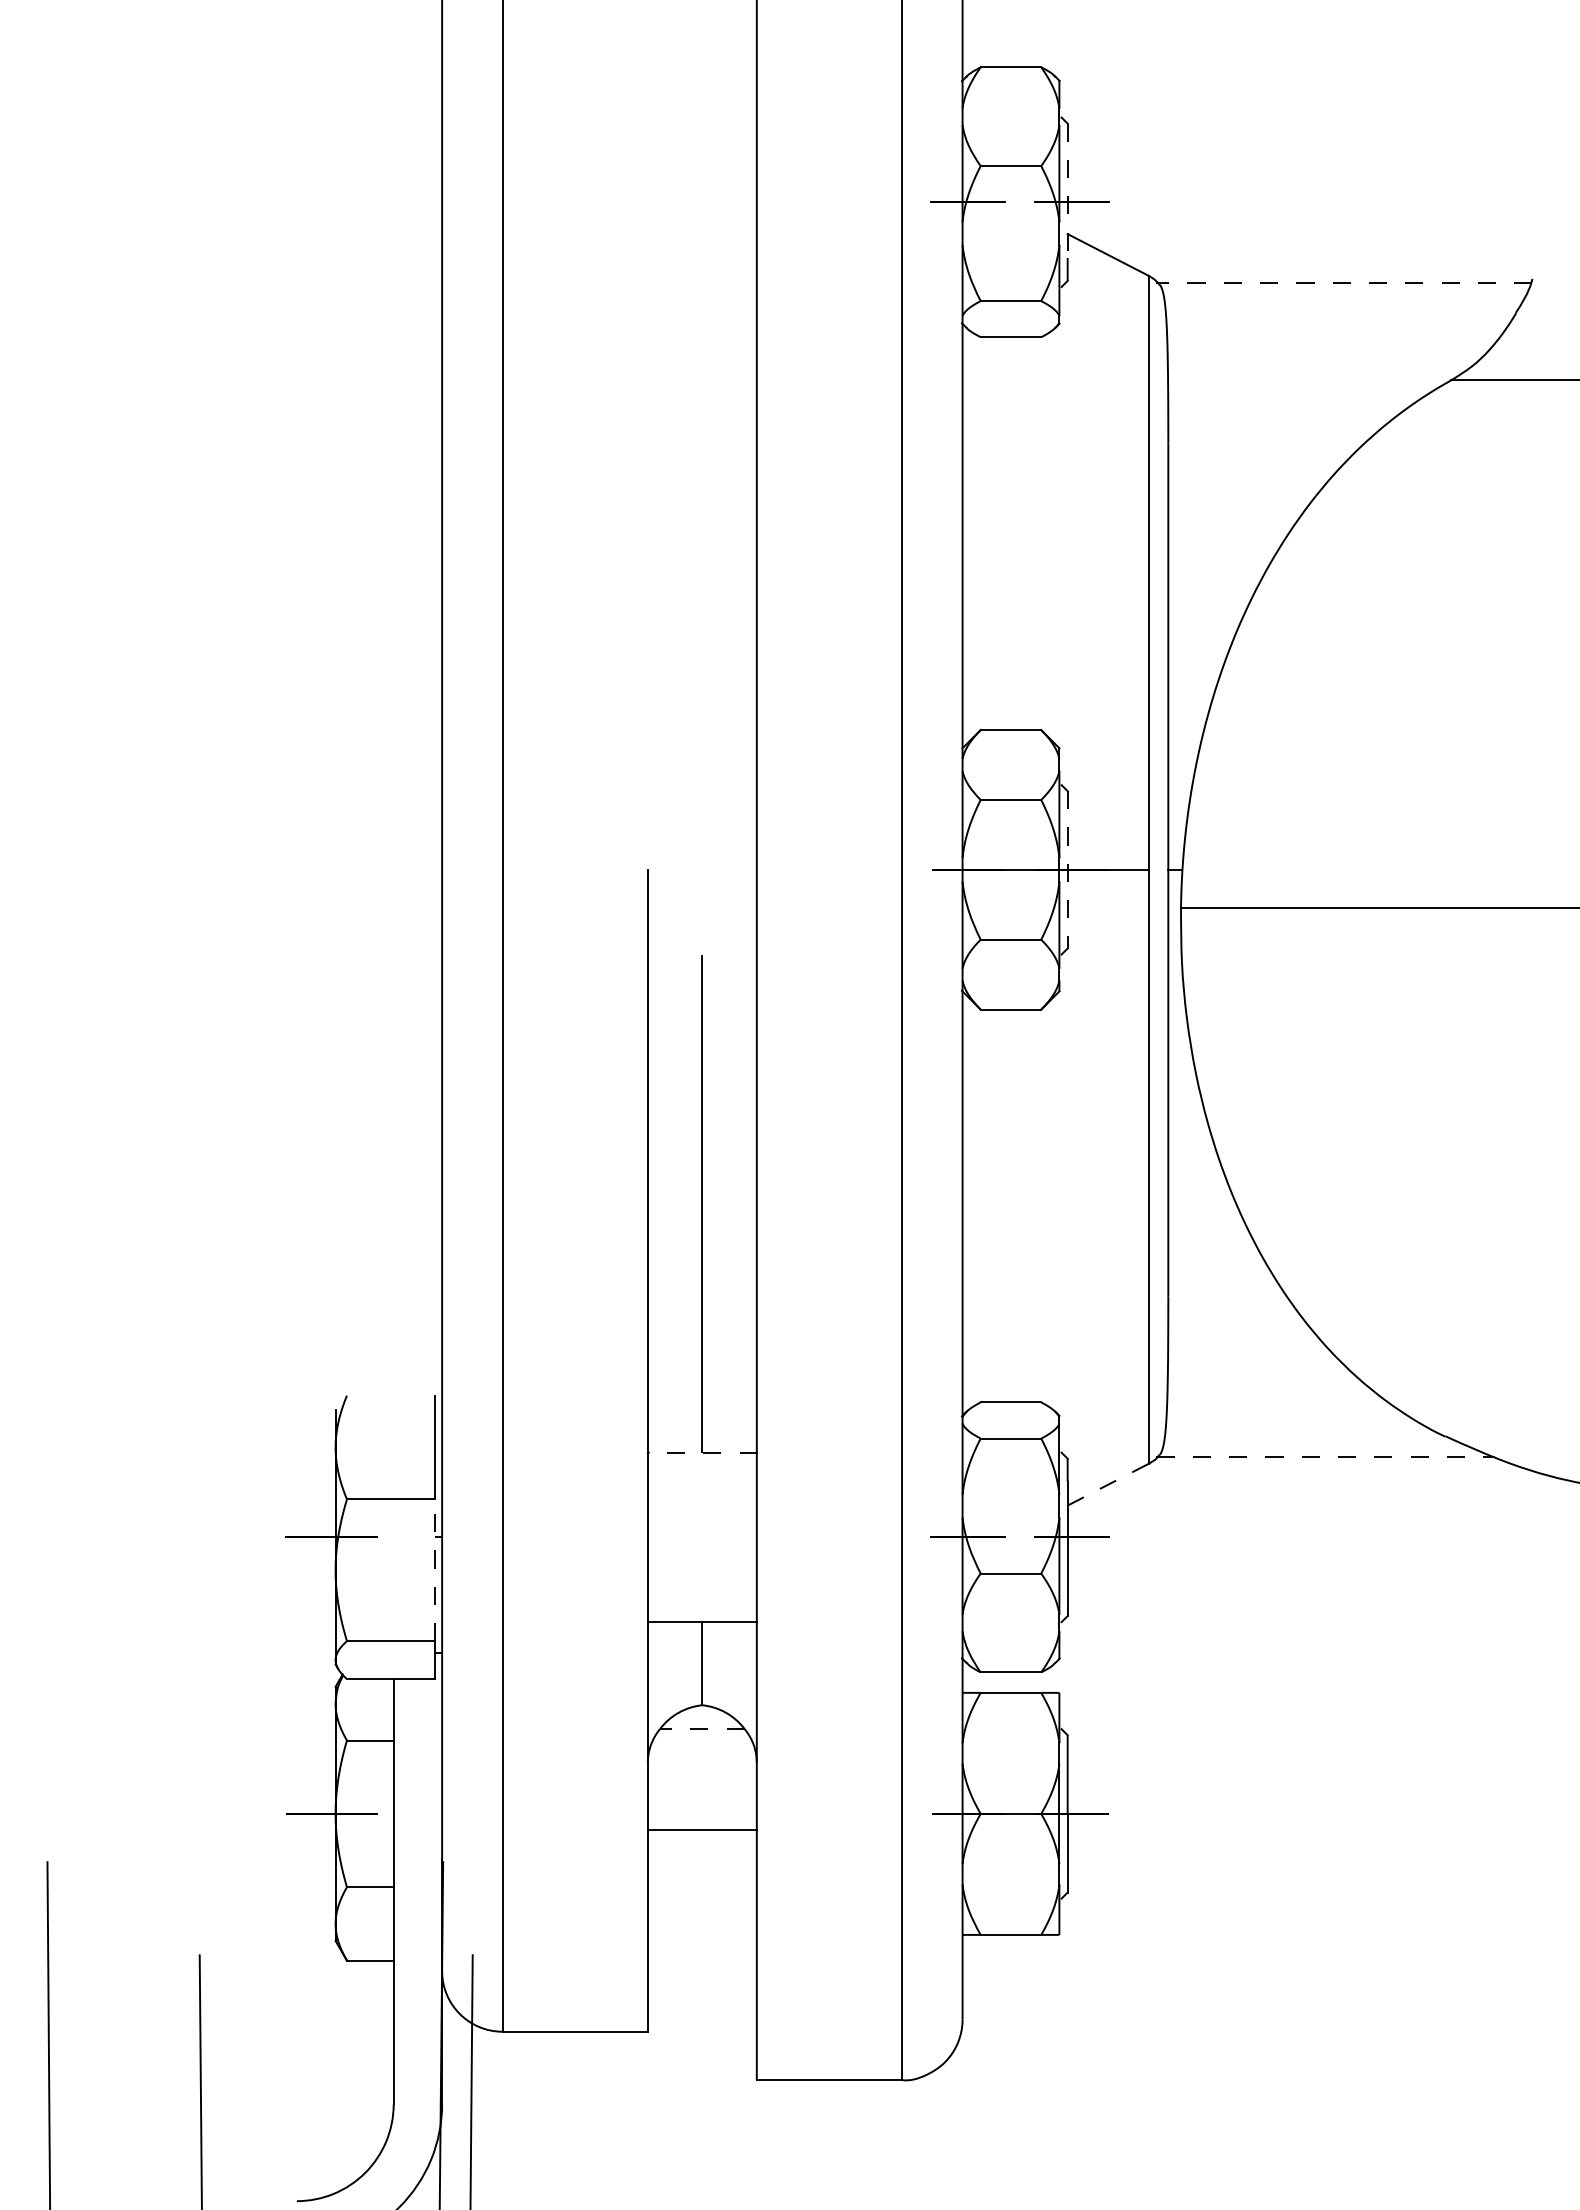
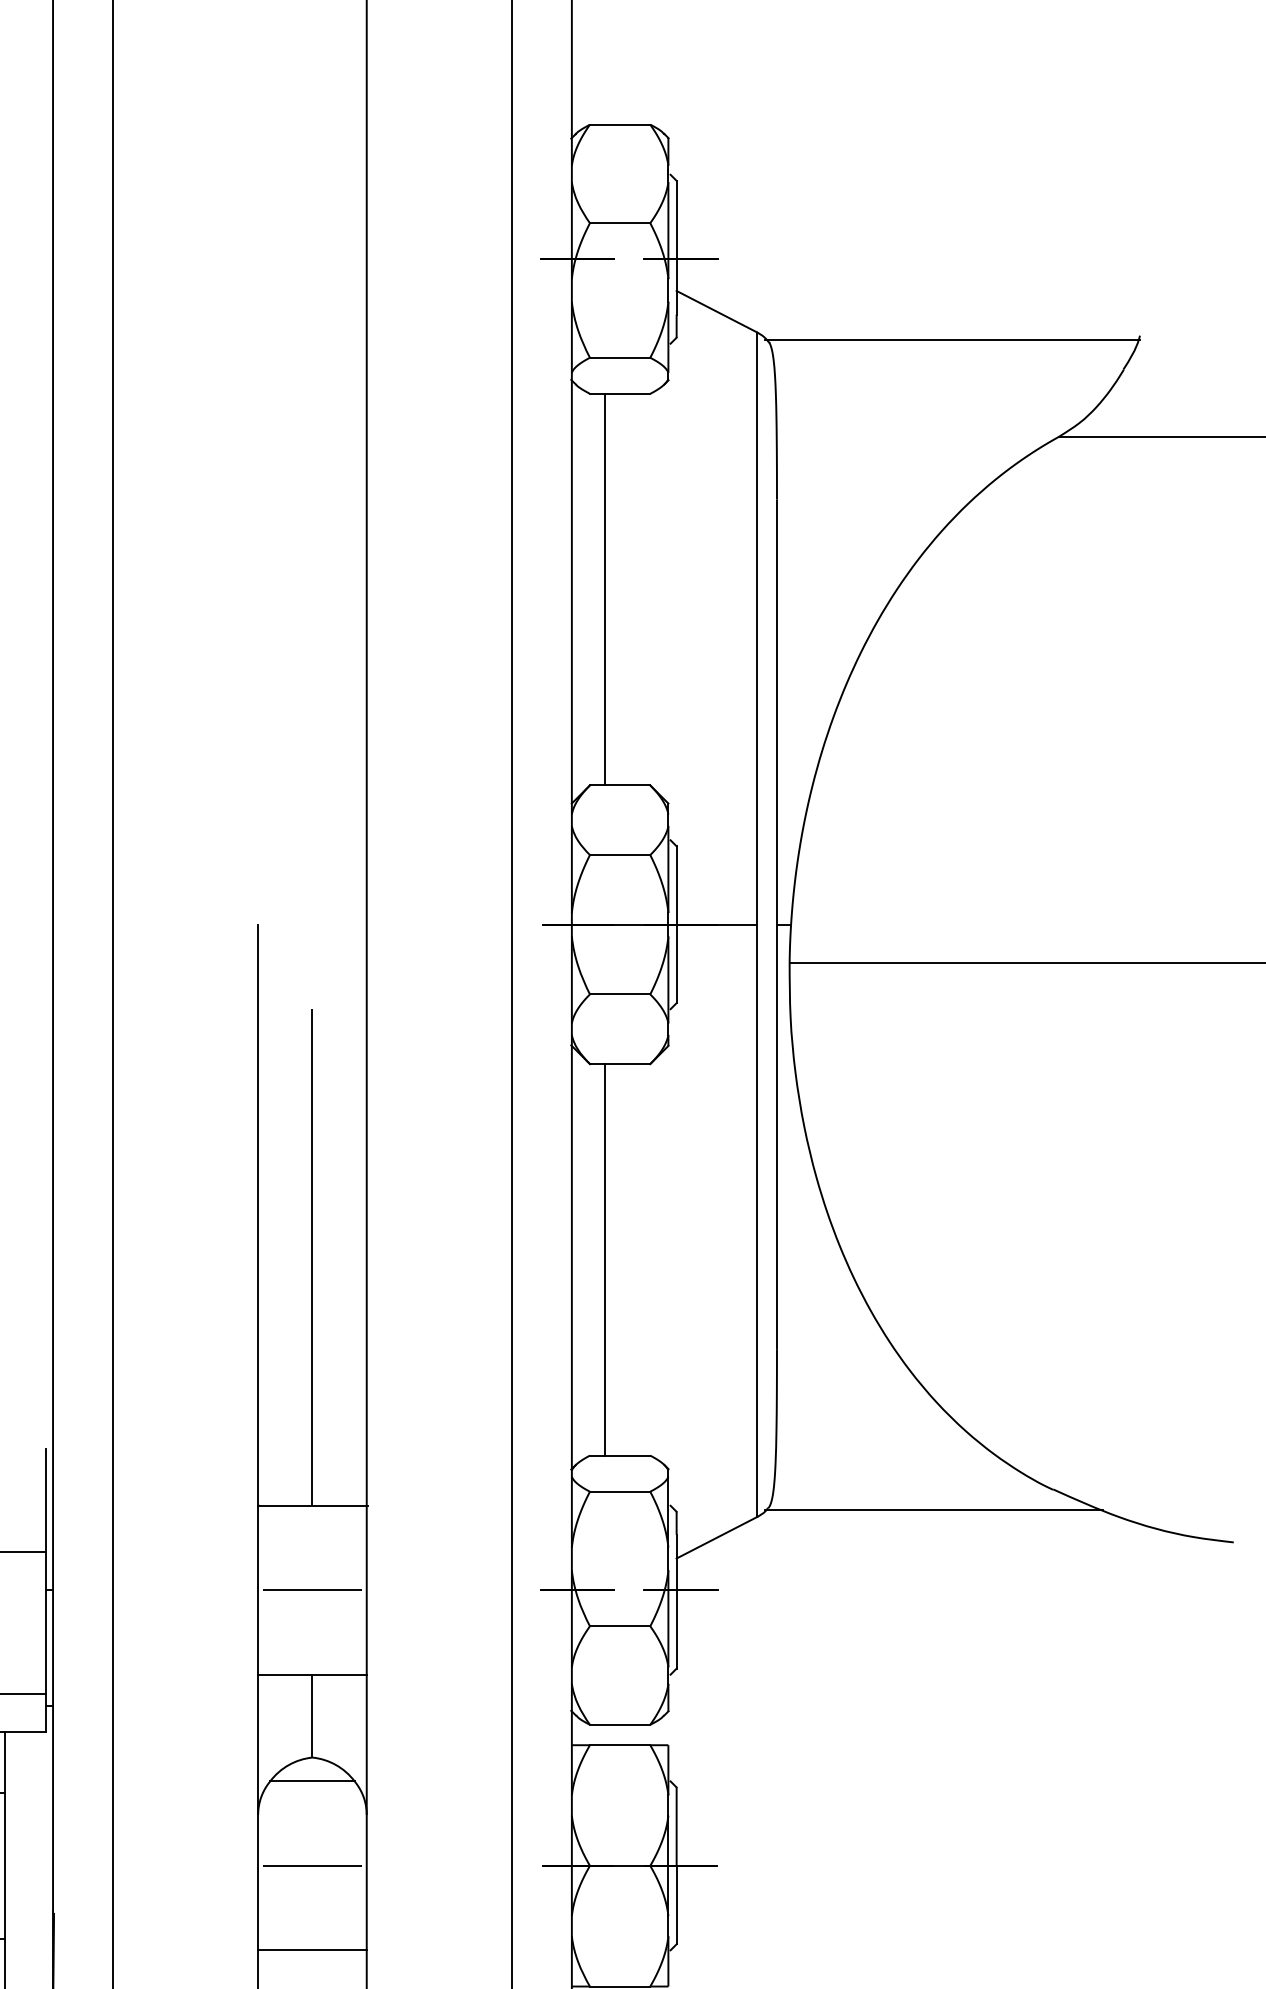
line: (1067, 191) -> (676, 248), dashed -> solid
line: (1343, 282) -> (951, 339), dashed -> solid
line: (995, 533) -> (604, 589), added
line: (1067, 869) -> (676, 924), dashed -> solid
line: (995, 1205) -> (604, 1259), added
line: (702, 1452) -> (312, 1505), dashed -> solid
line: (1326, 1456) -> (934, 1509), dashed -> solid
line: (1108, 1484) -> (717, 1537), dashed -> solid
line: (701, 1537) -> (311, 1590), added
line: (434, 1570) -> (45, 1623), dashed -> solid
line: (701, 1729) -> (311, 1781), dashed -> solid
line: (701, 1813) -> (311, 1865), added
line: (701, 1829) -> (311, 1950), moved

